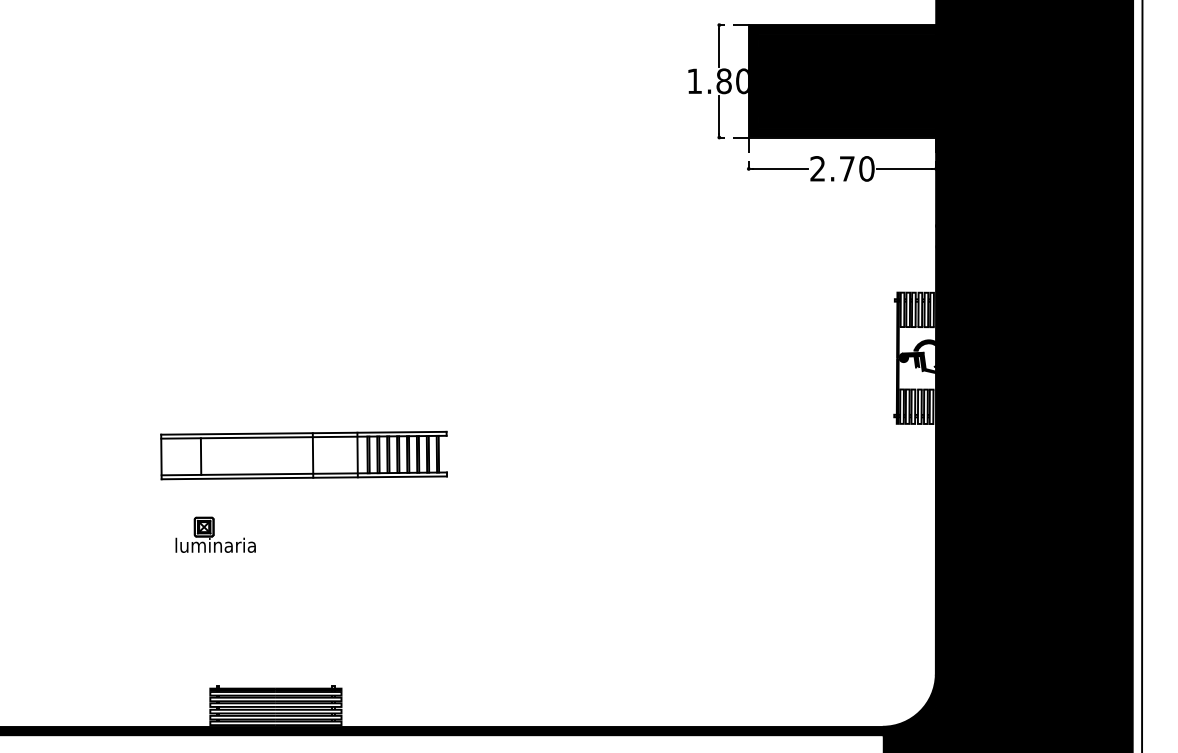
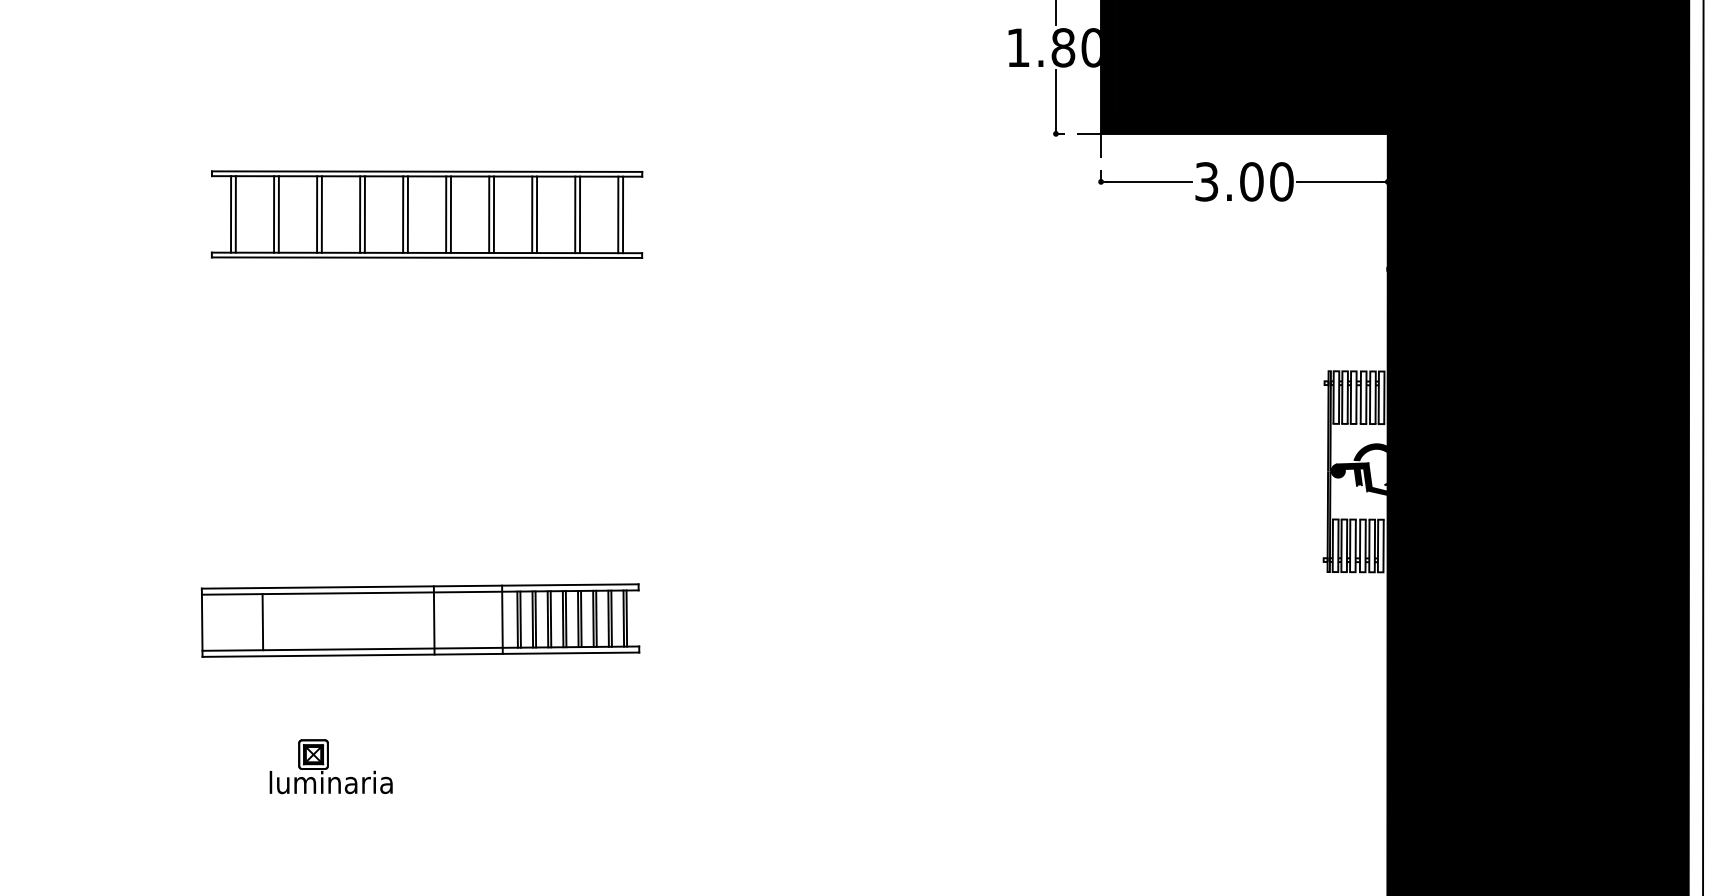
text: (832, 168) -> (1229, 181), 2.70 -> 3.00
part: (307, 190) -> (425, 214), added
part: (215, 534) -> (330, 765), moved

